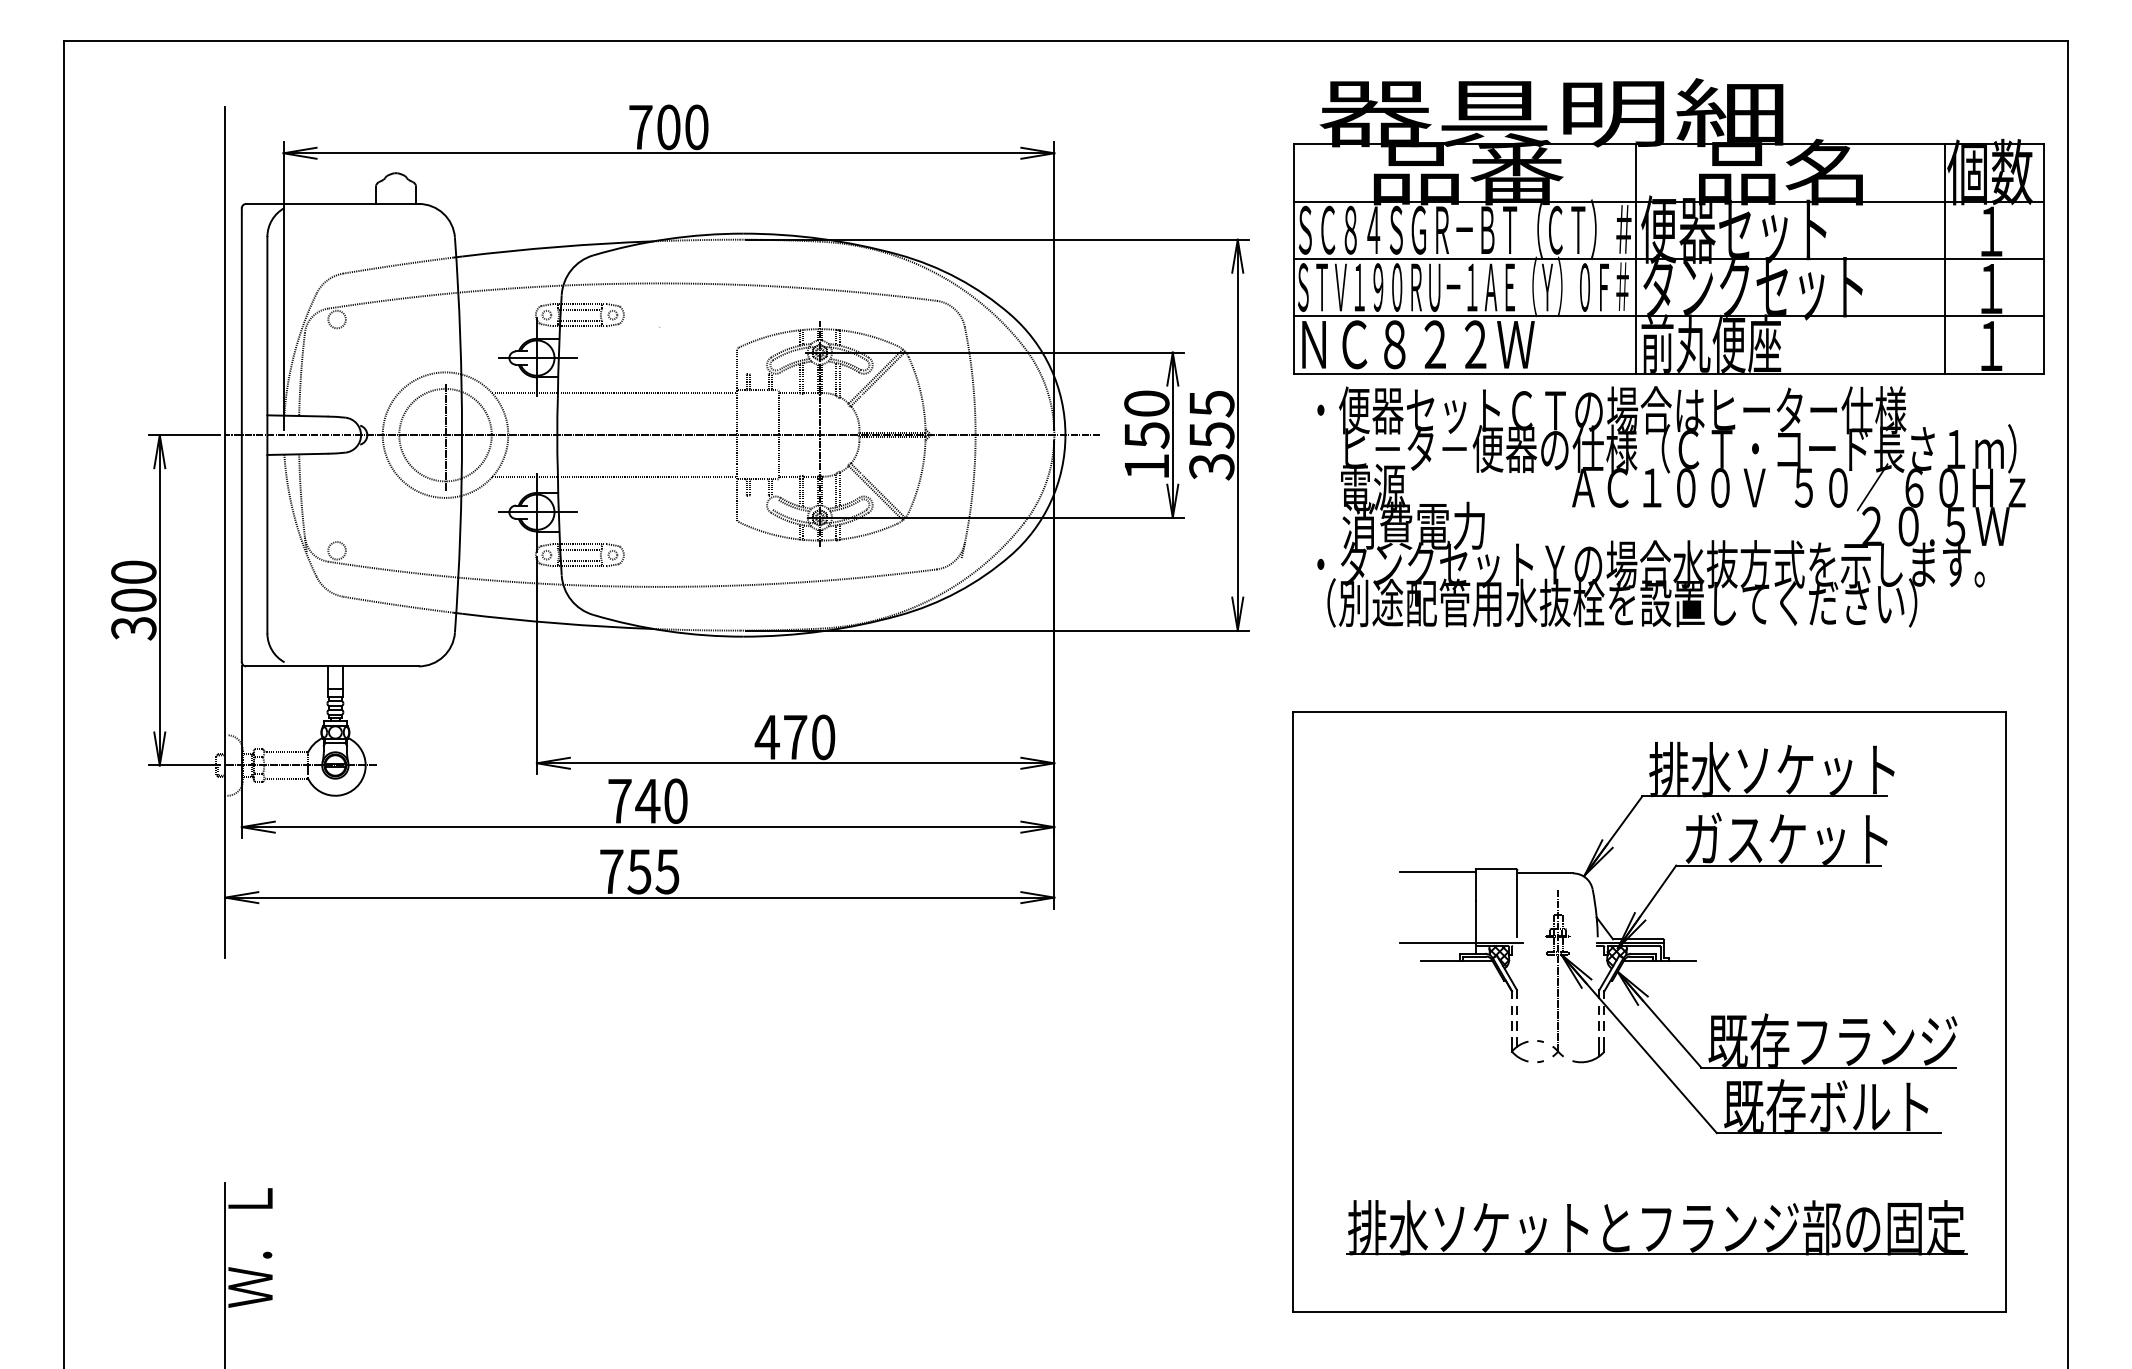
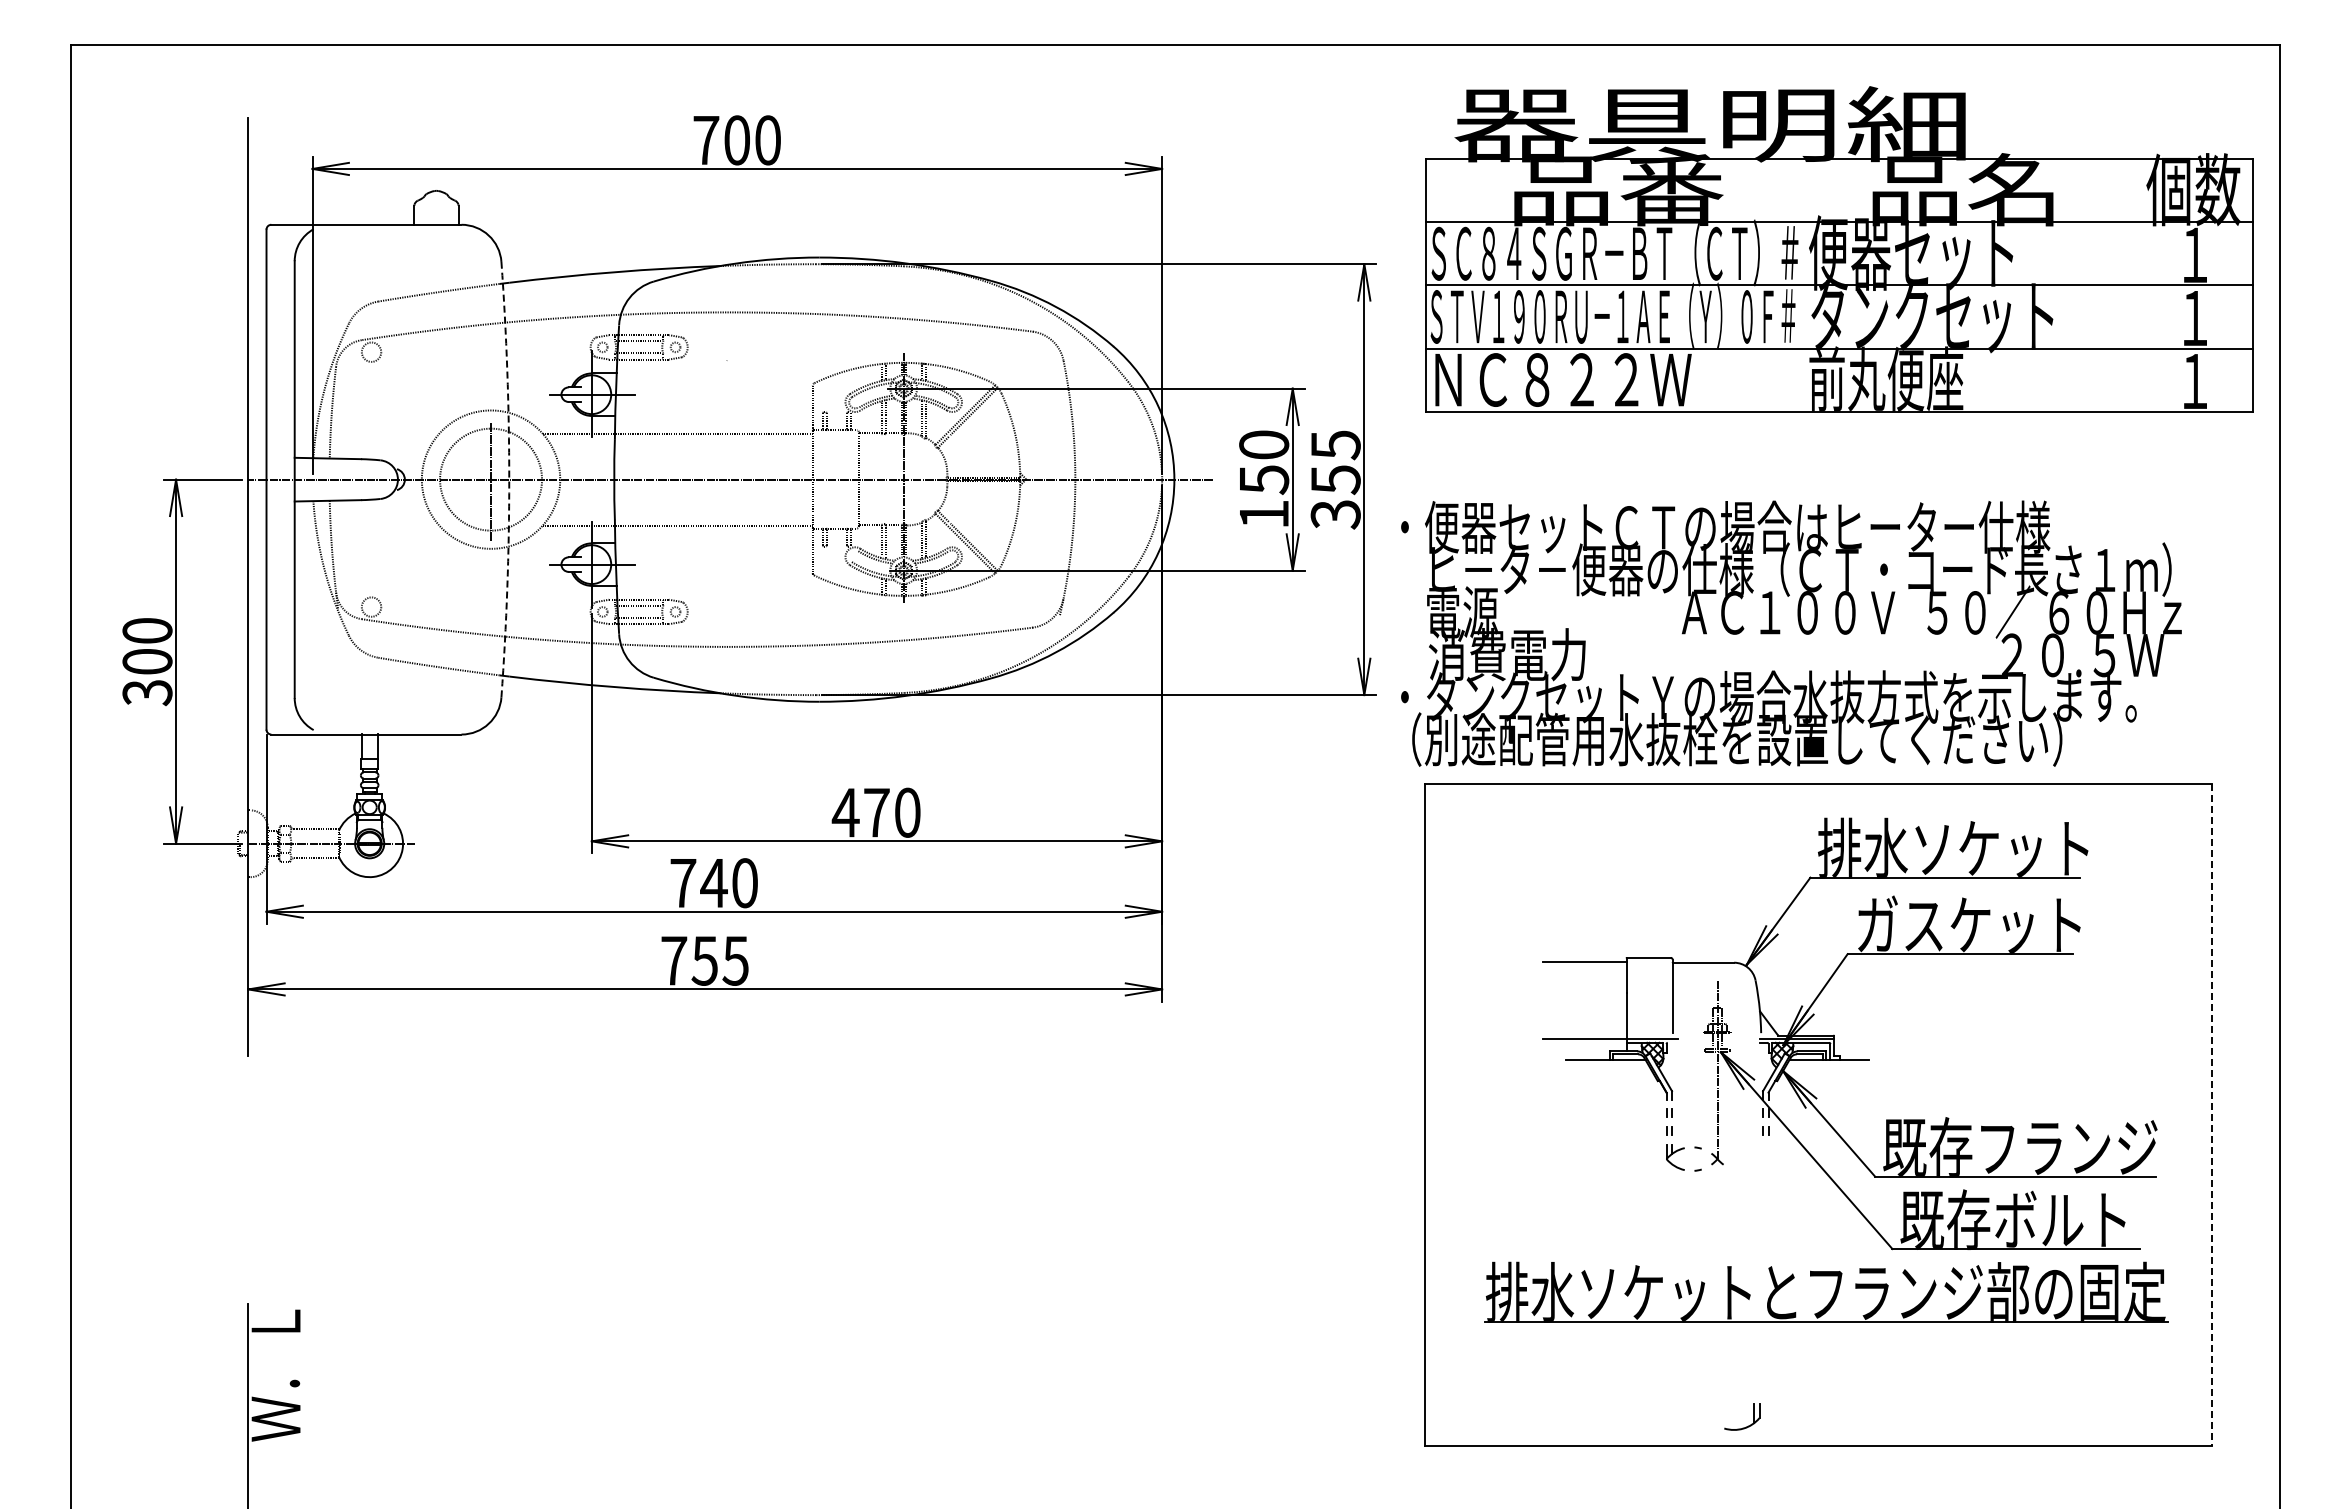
line: (1636, 259) -> (1803, 285), removed
line: (1944, 259) -> (2143, 285), removed
arc: (462, 435) -> (509, 479), solid -> dashed
text: (1671, 506) -> (1791, 633), moved
line: (2006, 1011) -> (2211, 1115), solid -> dashed
part: (1592, 1059) -> (1746, 1426), moved
part: (1663, 1228) -> (1833, 1293), moved

